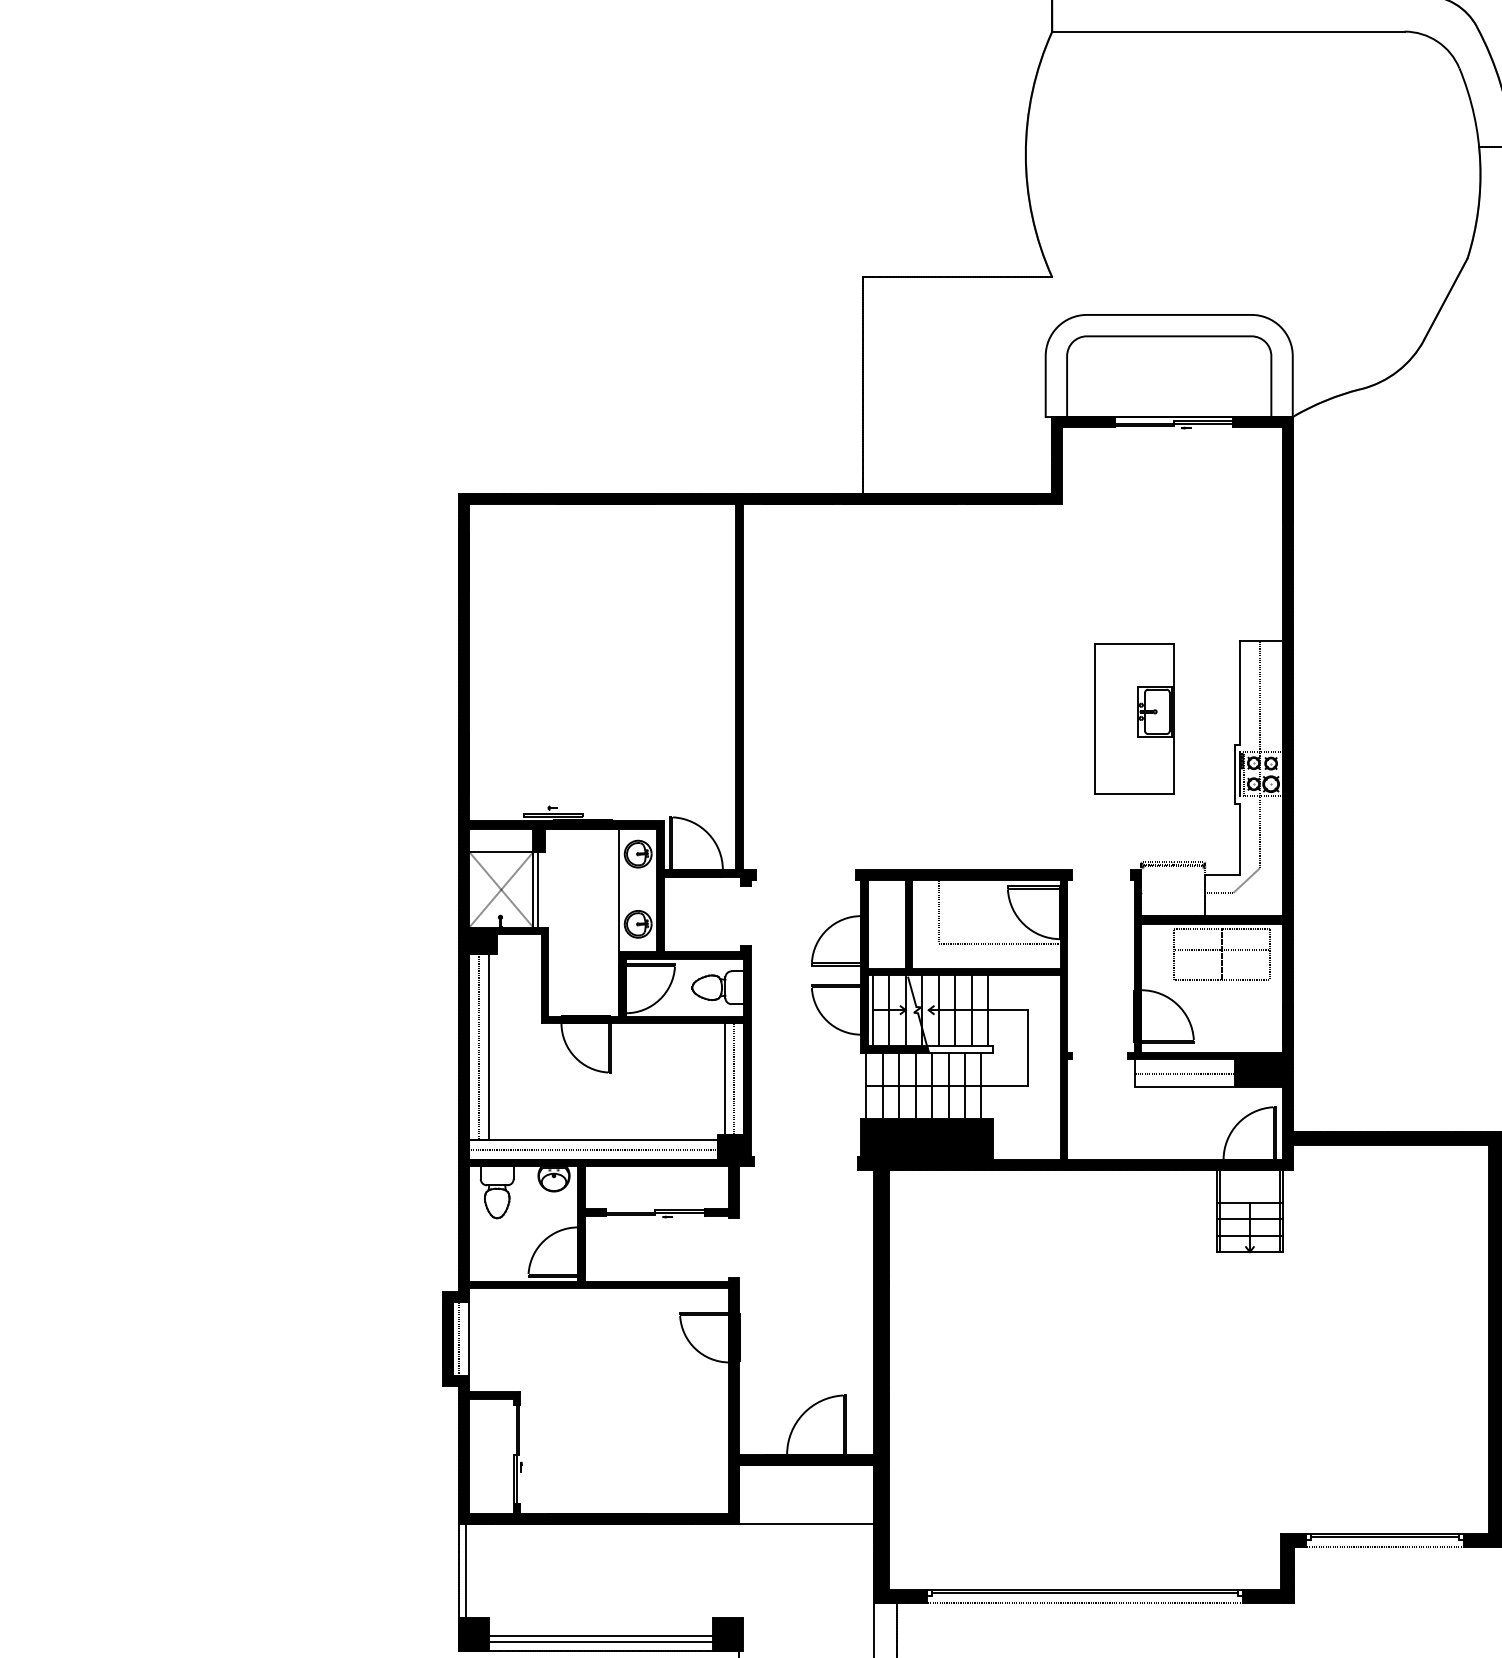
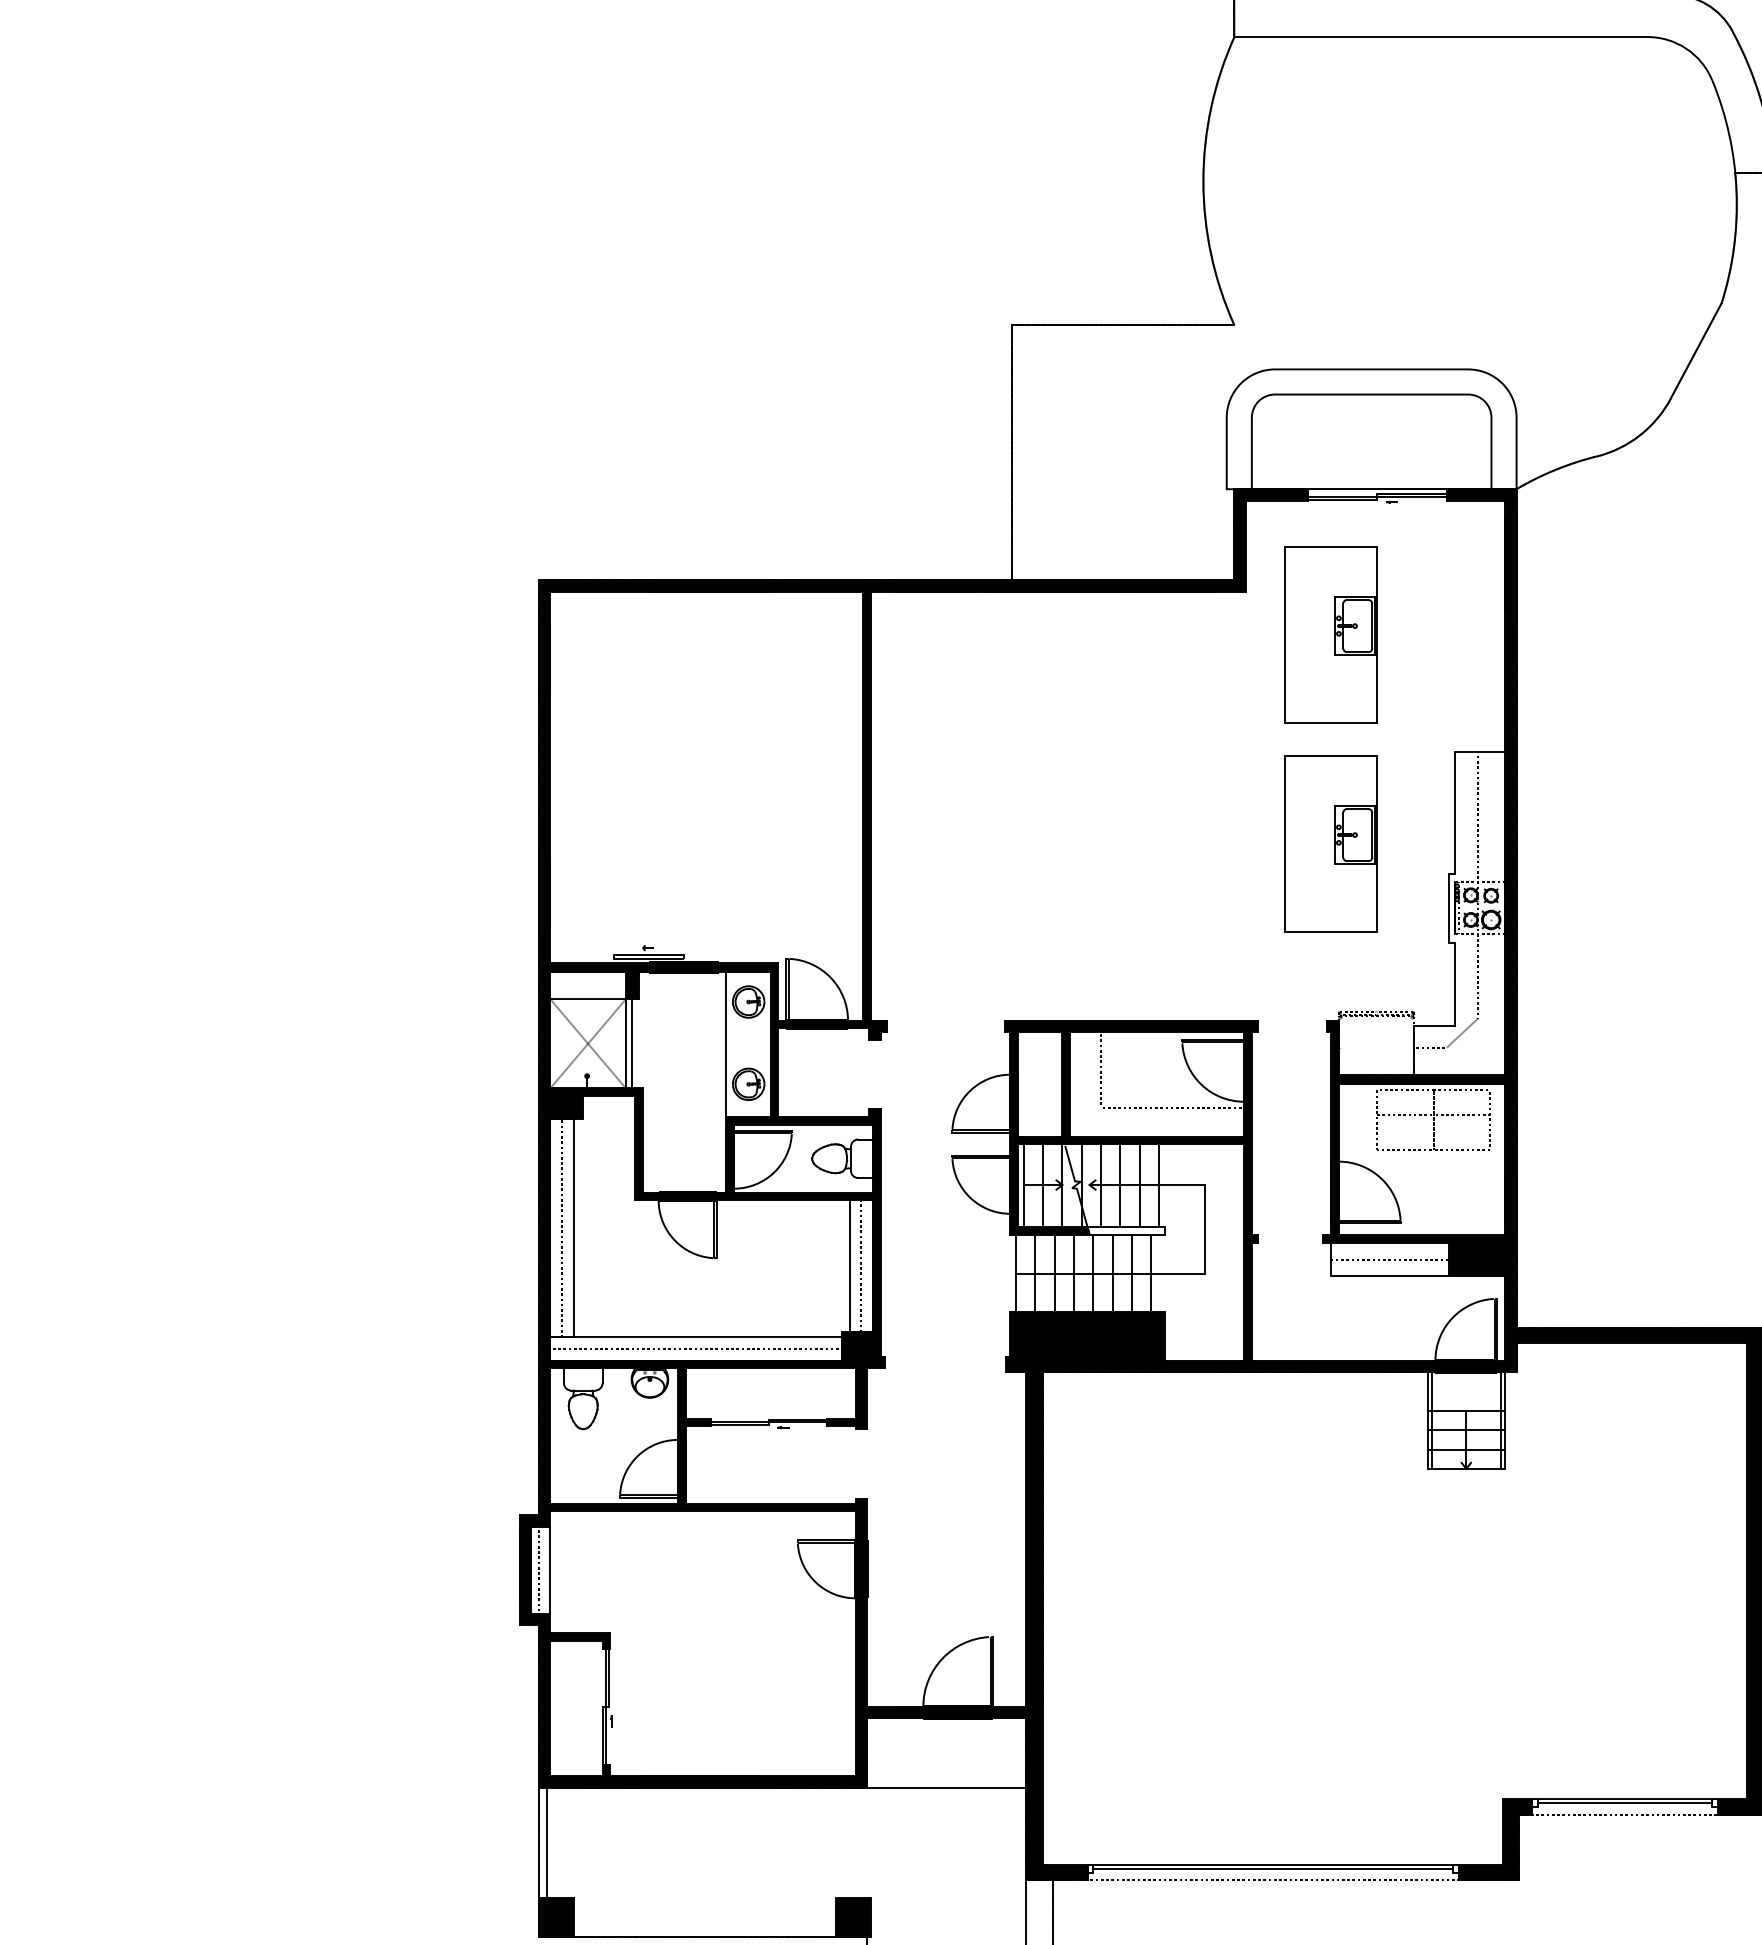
part: (1134, 540) -> (1330, 634), added
line: (600, 1636) -> (704, 1919), removed
line: (600, 1642) -> (704, 1926), removed

